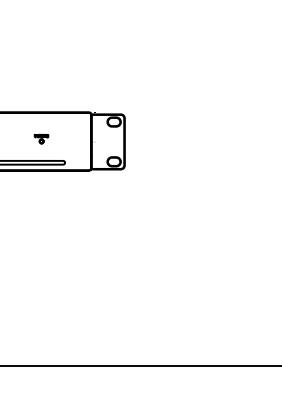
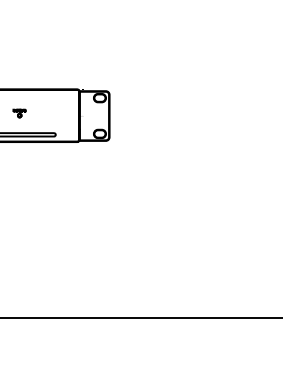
part: (41, 139) -> (19, 113), moved

